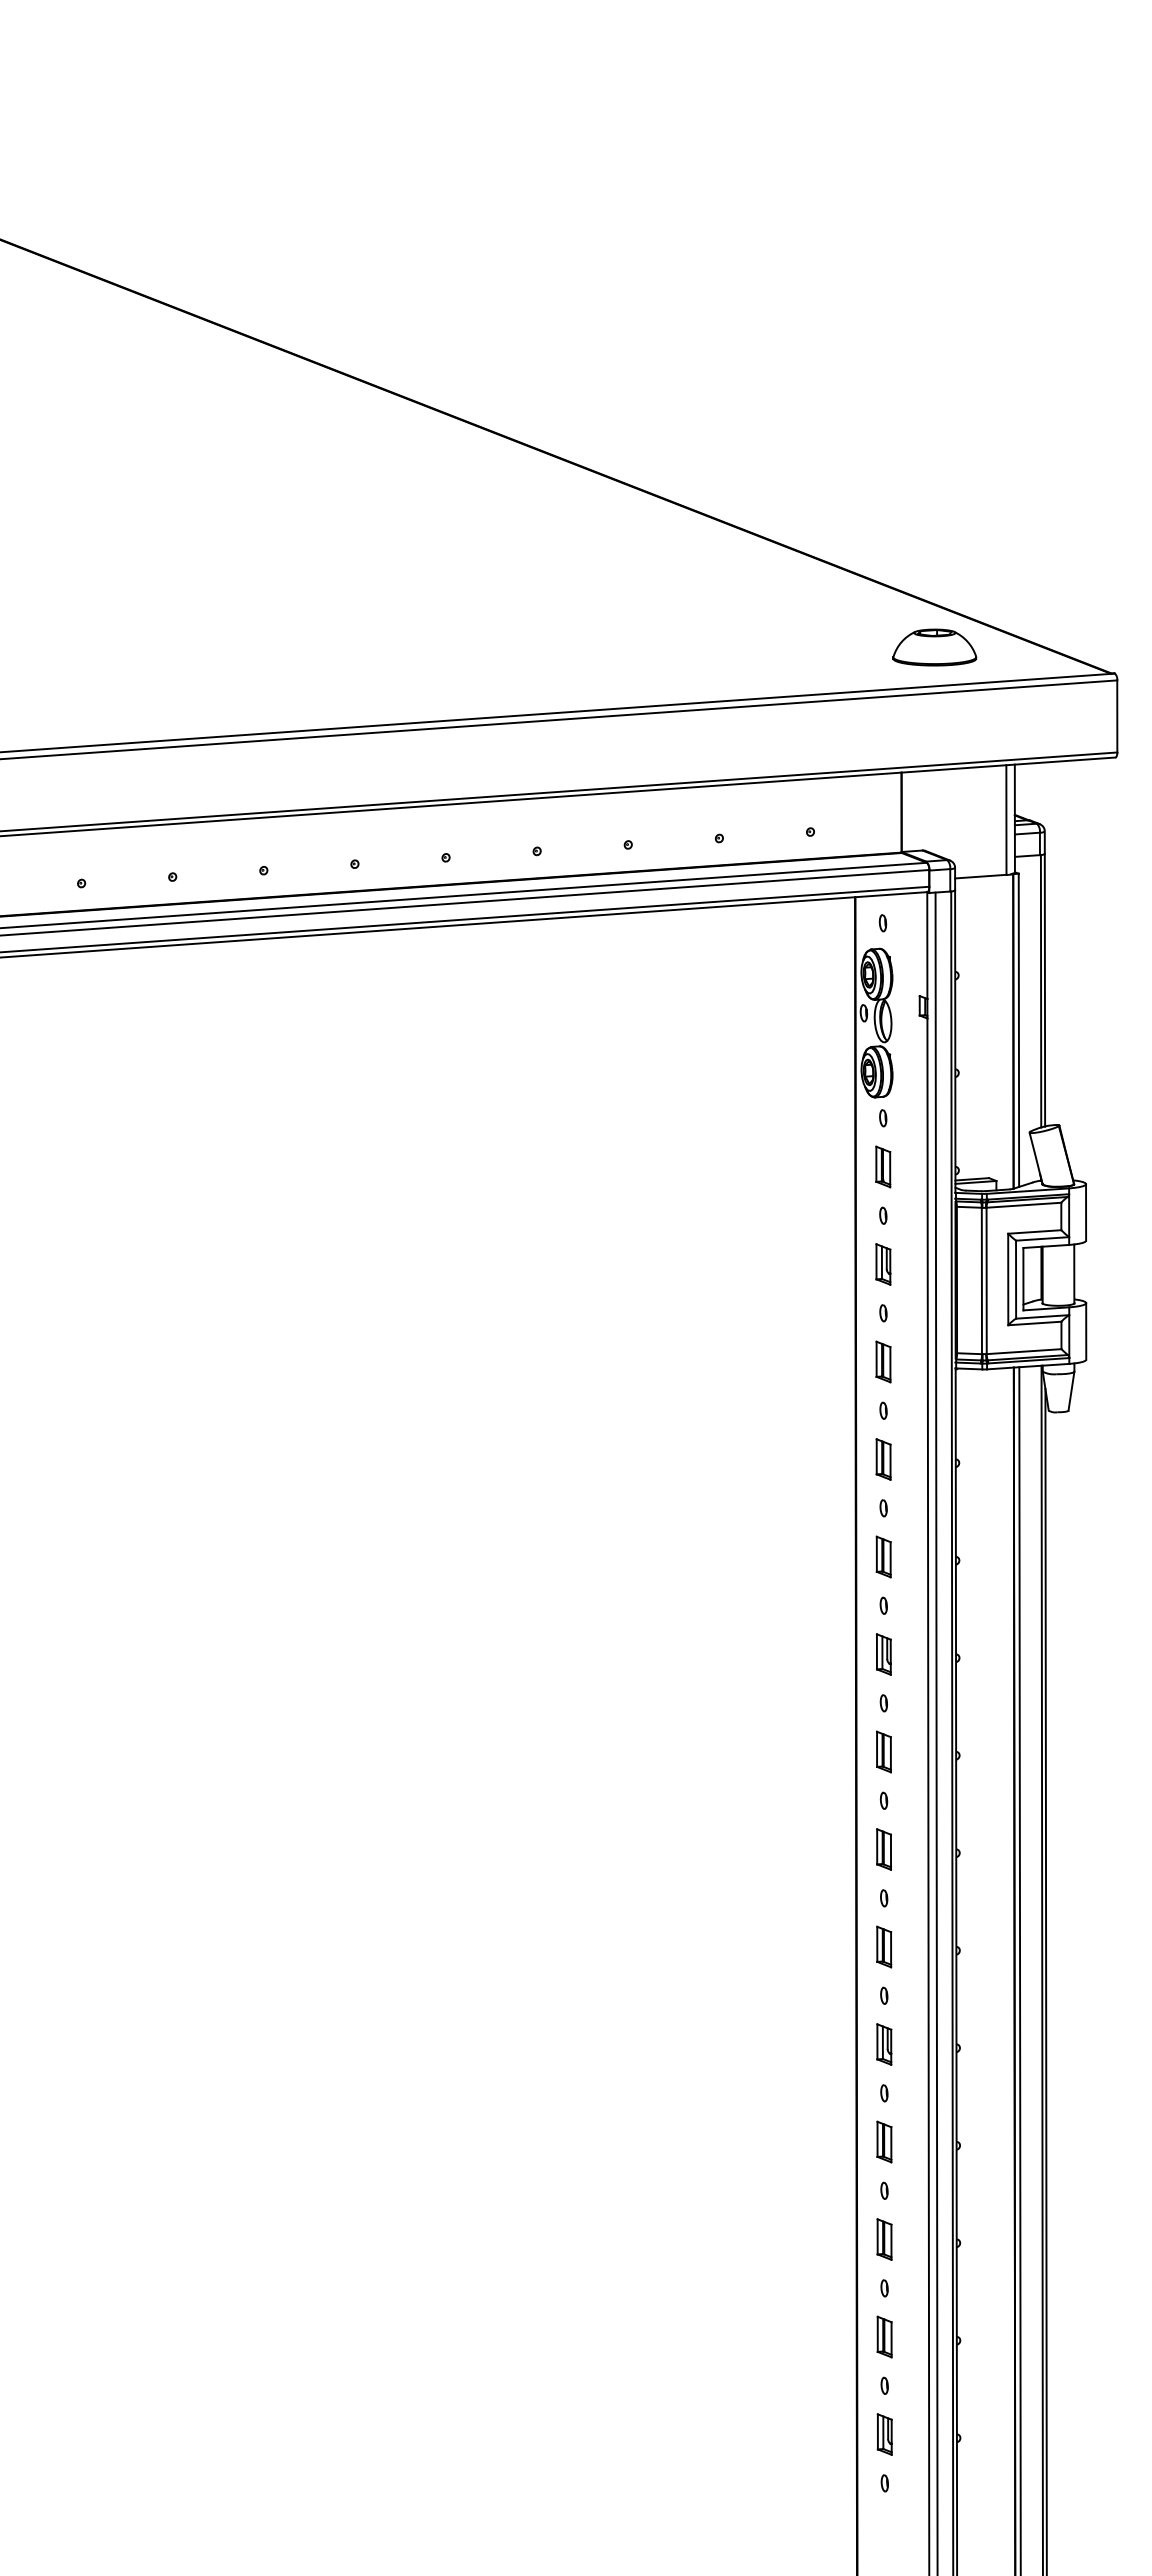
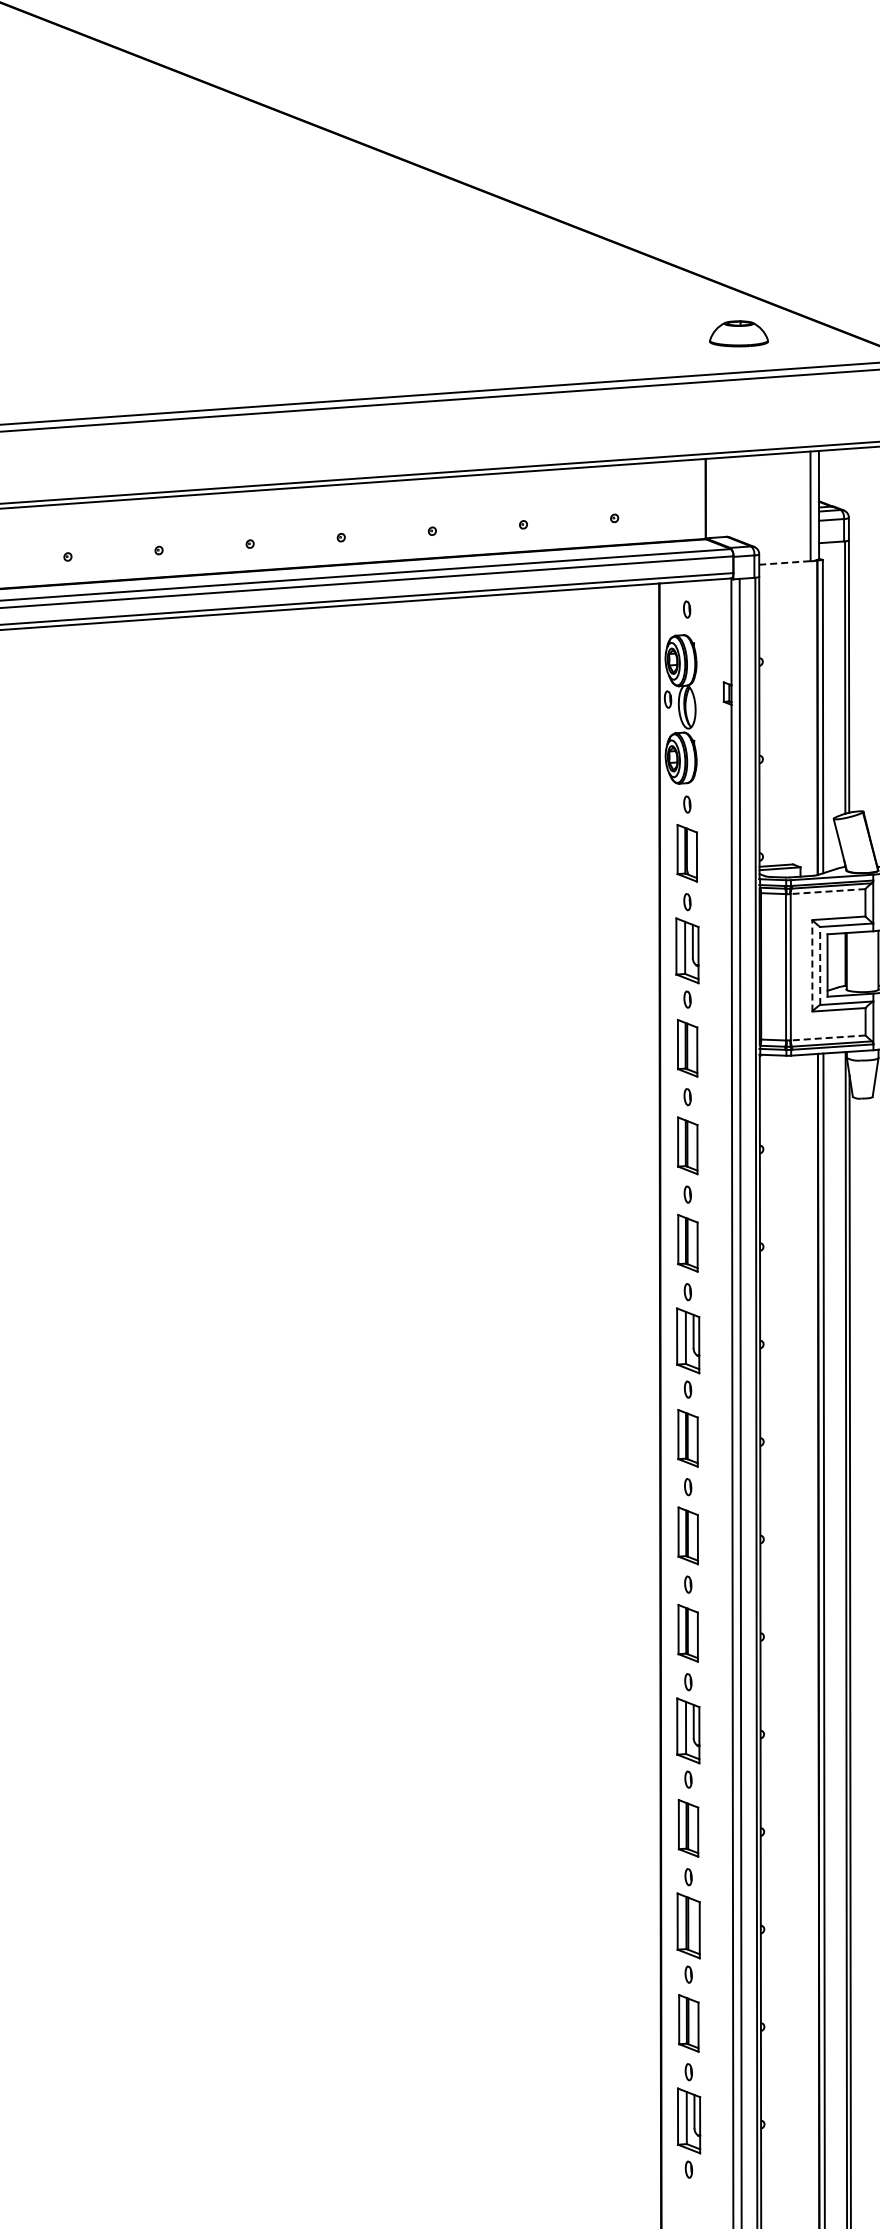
part: (934, 647) -> (738, 333), size x0.7
line: (980, 876) -> (784, 562), solid -> dashed
part: (883, 1166) -> (687, 852), size x1.4
line: (1023, 1205) -> (827, 891), solid -> dashed
part: (883, 1264) -> (687, 950), size x1.6
line: (1008, 1279) -> (812, 965), solid -> dashed
line: (1016, 1279) -> (820, 965), solid -> dashed
line: (1023, 1351) -> (827, 1037), solid -> dashed
part: (883, 1361) -> (687, 1047), size x1.4
part: (883, 1459) -> (687, 1145), size x1.4
part: (883, 1556) -> (687, 1242), size x1.4
part: (883, 1654) -> (687, 1340), size x1.6
part: (883, 1751) -> (687, 1437), size x1.4
part: (883, 1849) -> (687, 1535), size x1.4
part: (884, 1946) -> (688, 1632), size x1.4
part: (884, 2044) -> (688, 1730), size x1.6
part: (884, 2141) -> (688, 1827), size x1.4
part: (884, 2239) -> (688, 1925), size x1.6
part: (884, 2336) -> (688, 2022), size x1.4
part: (884, 2434) -> (688, 2120), size x1.6

